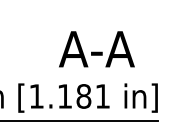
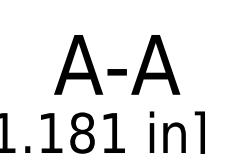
text: (96, 49) -> (116, 65), moved

